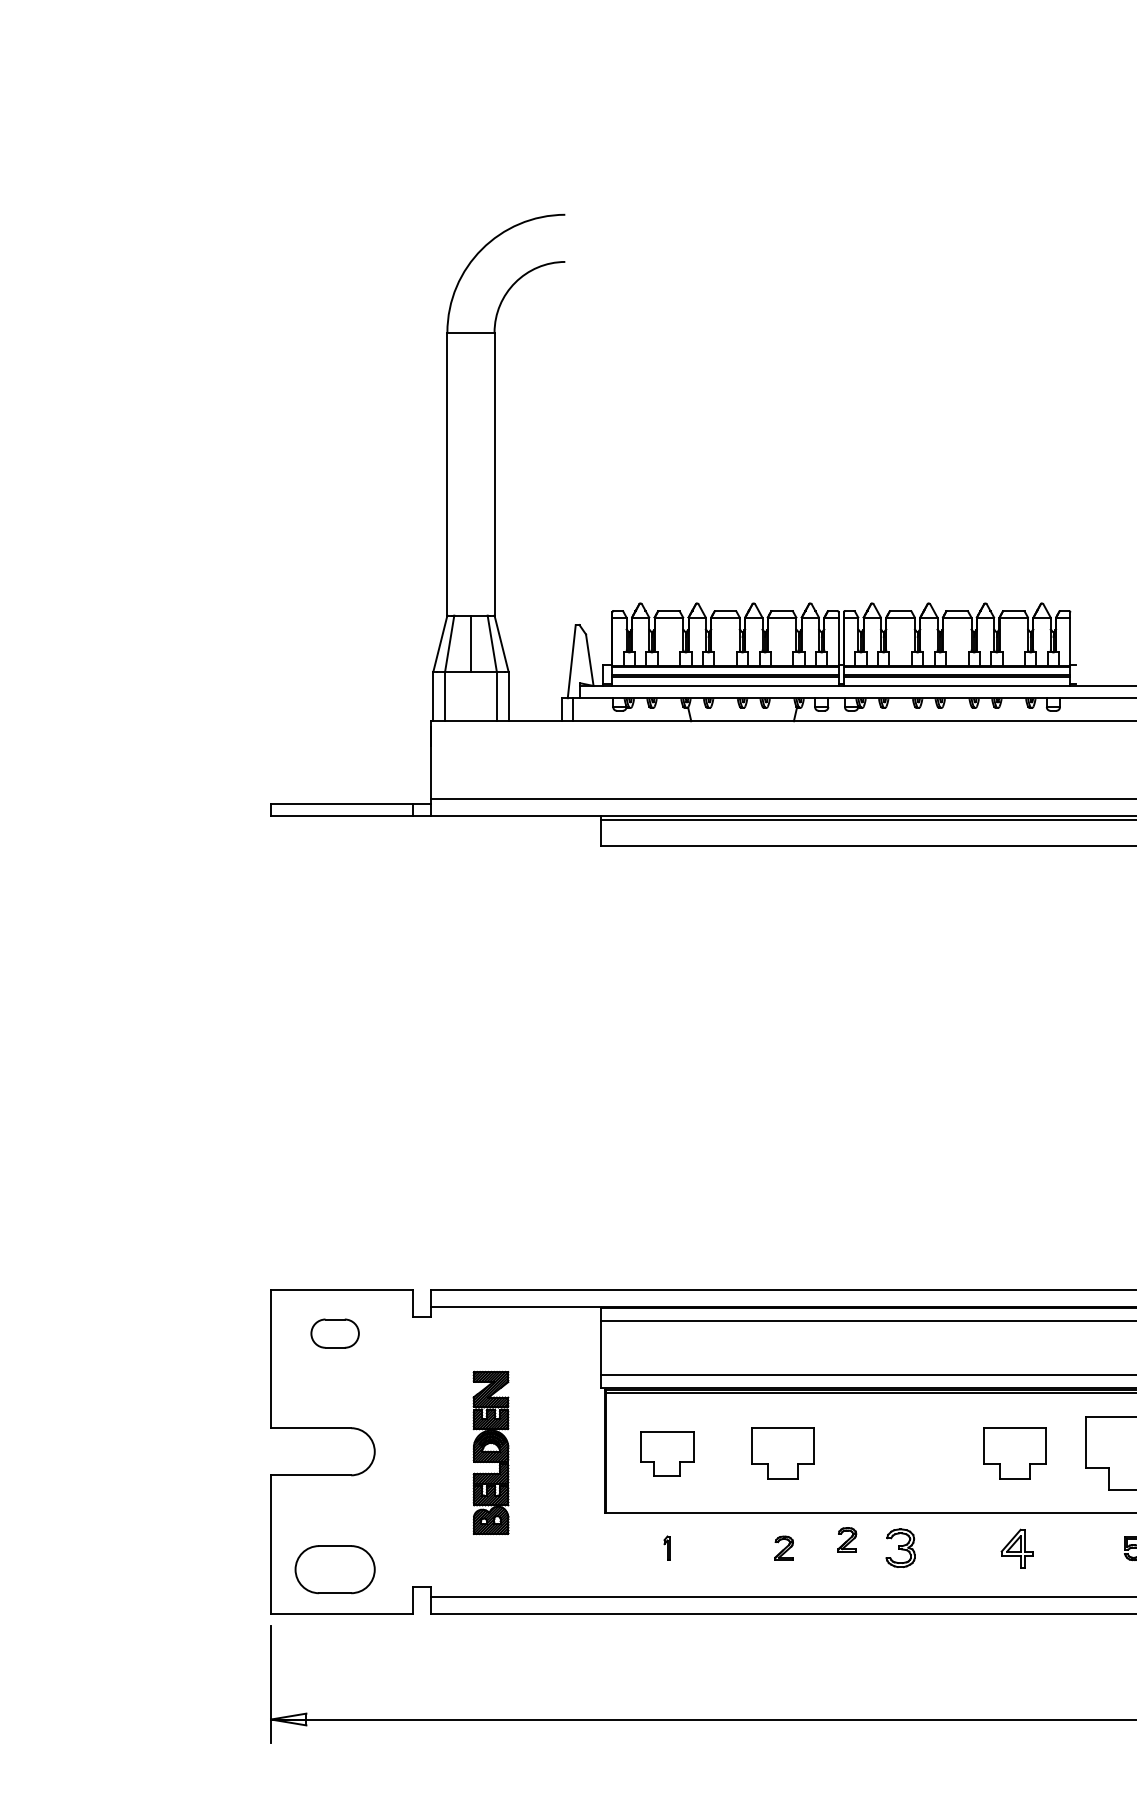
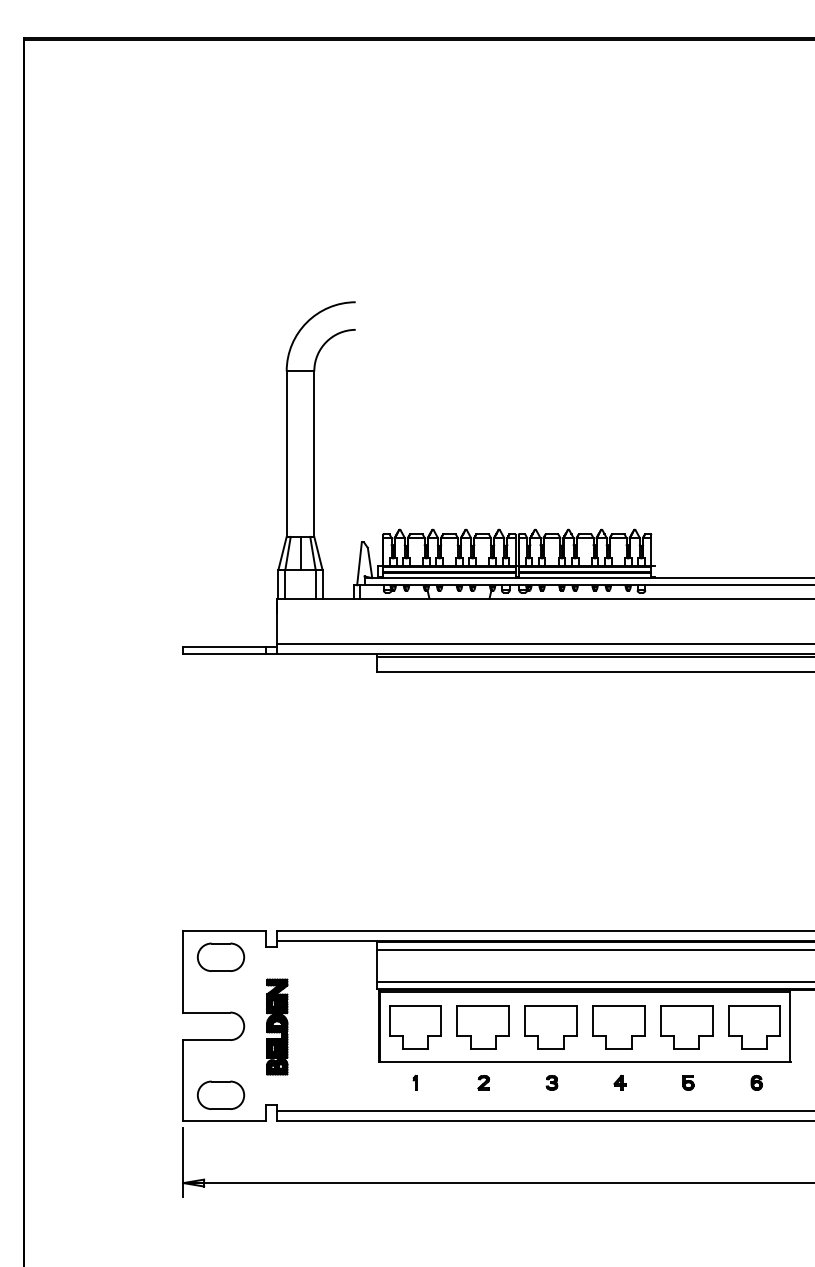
part: (334, 1332) -> (220, 956), size x1.67
part: (491, 1452) -> (277, 1026), moved
part: (667, 1453) -> (415, 1027), size x1.67
part: (781, 1453) -> (482, 1027), size x1.43
part: (898, 1453) -> (550, 1027), added
part: (1014, 1453) -> (618, 1027), size x1.43
part: (846, 1539) -> (520, 1077), removed
part: (899, 1547) -> (551, 1082), size x0.62
part: (1015, 1547) -> (619, 1082), size x0.62

